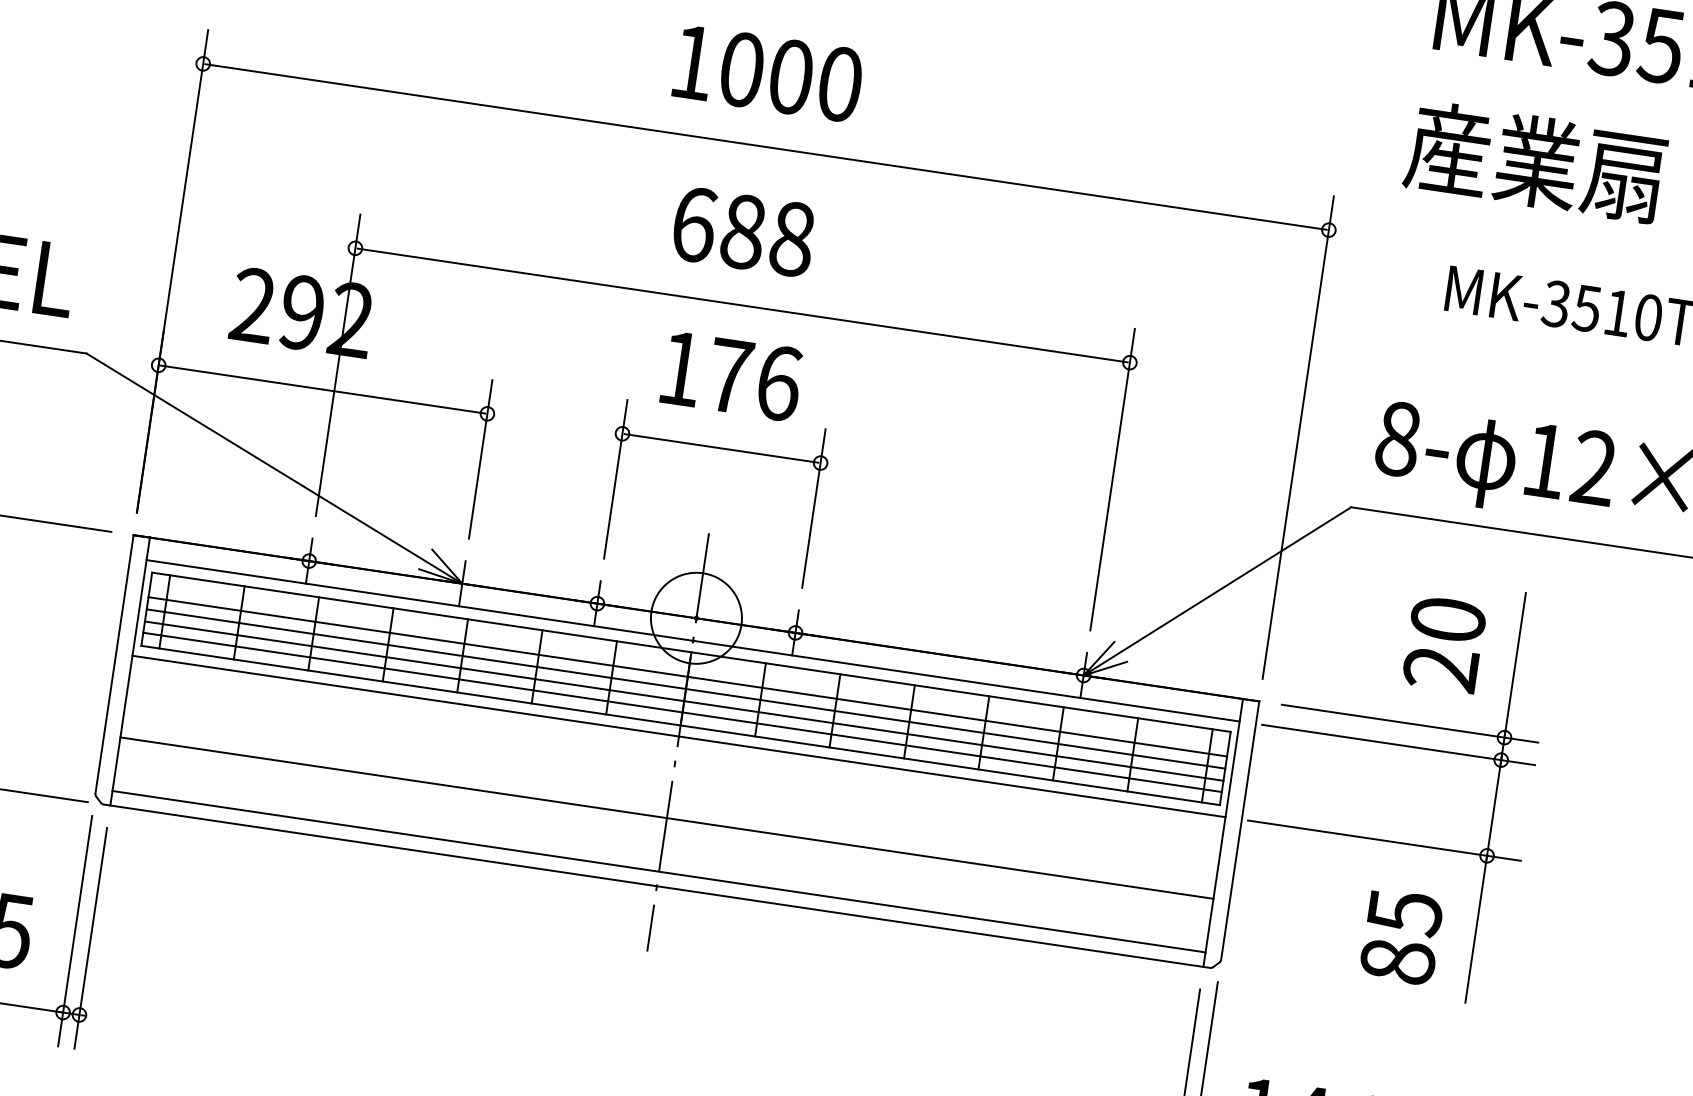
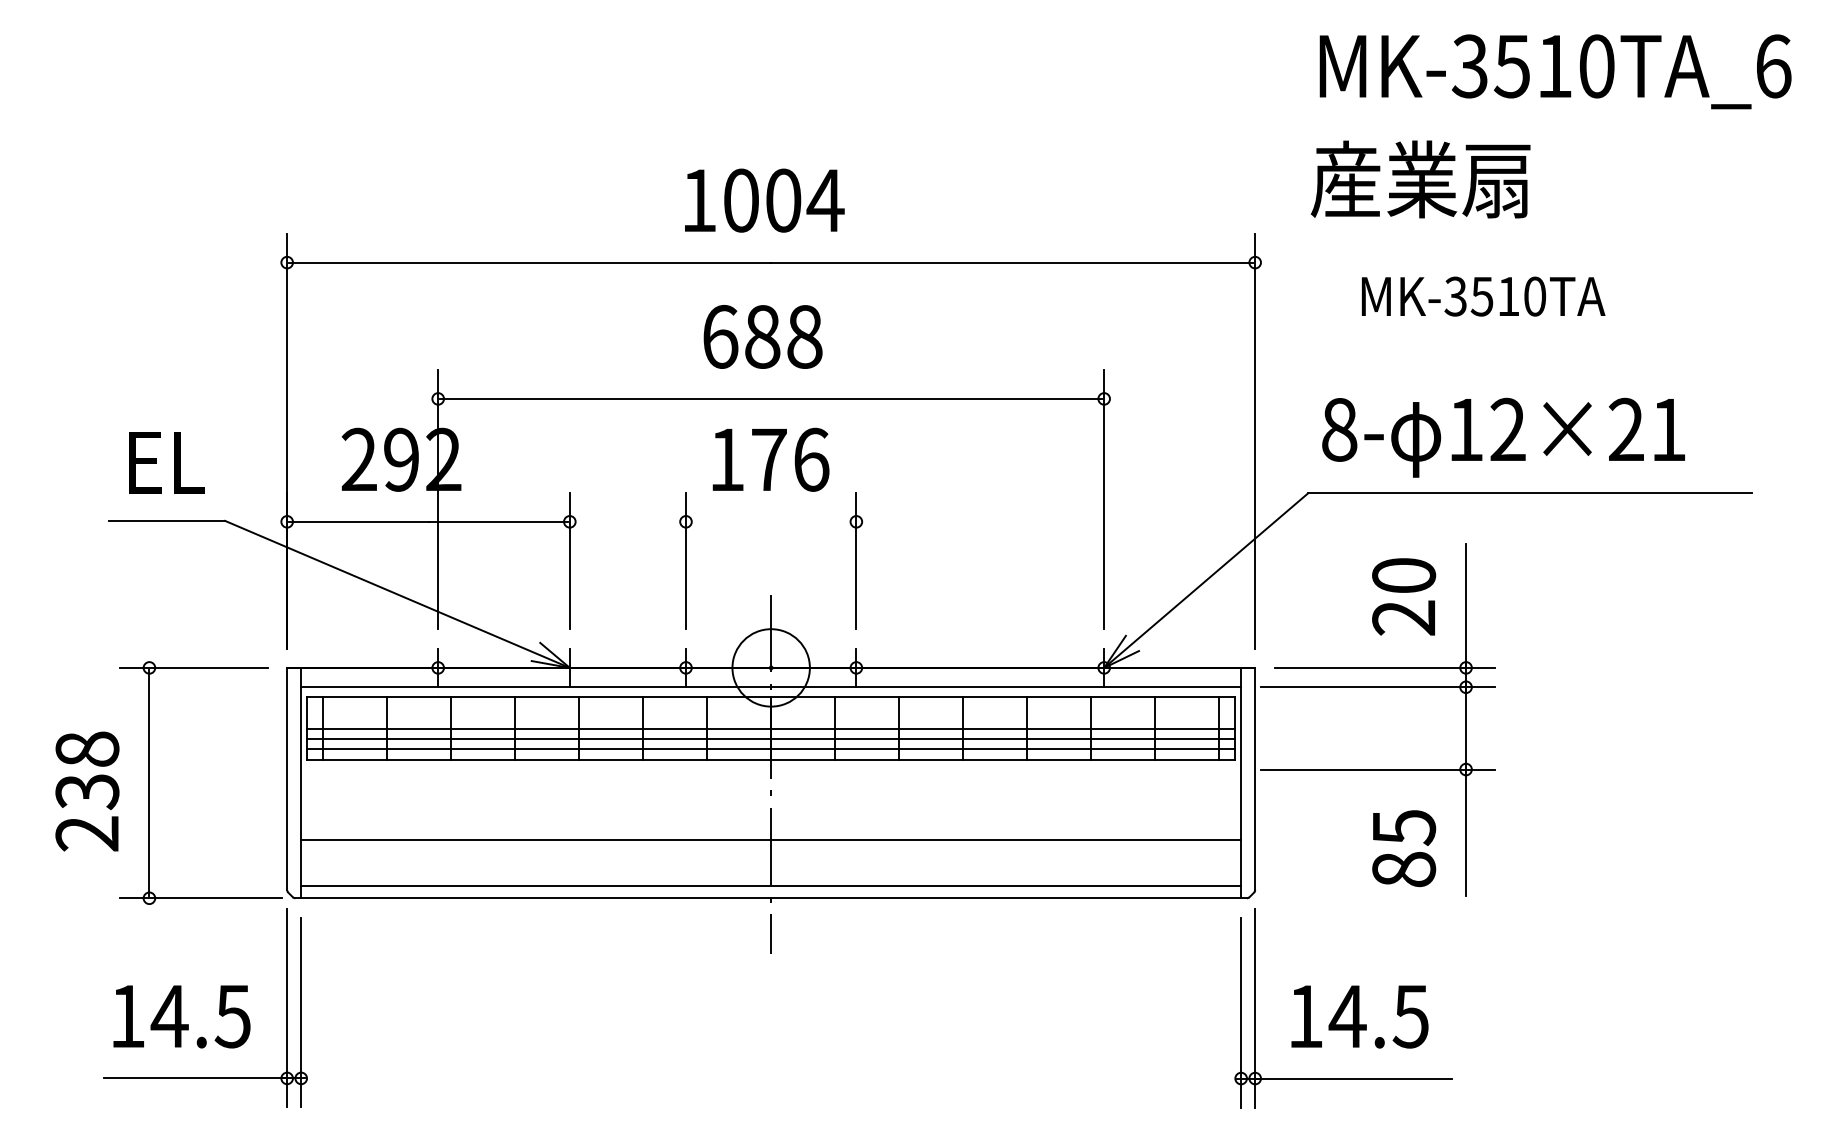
text: (839, 84) -> (825, 200), 1000 -> 1004
line: (720, 447) -> (770, 521), removed
line: (686, 677) -> (770, 718), removed
line: (679, 736) -> (771, 769), removed

